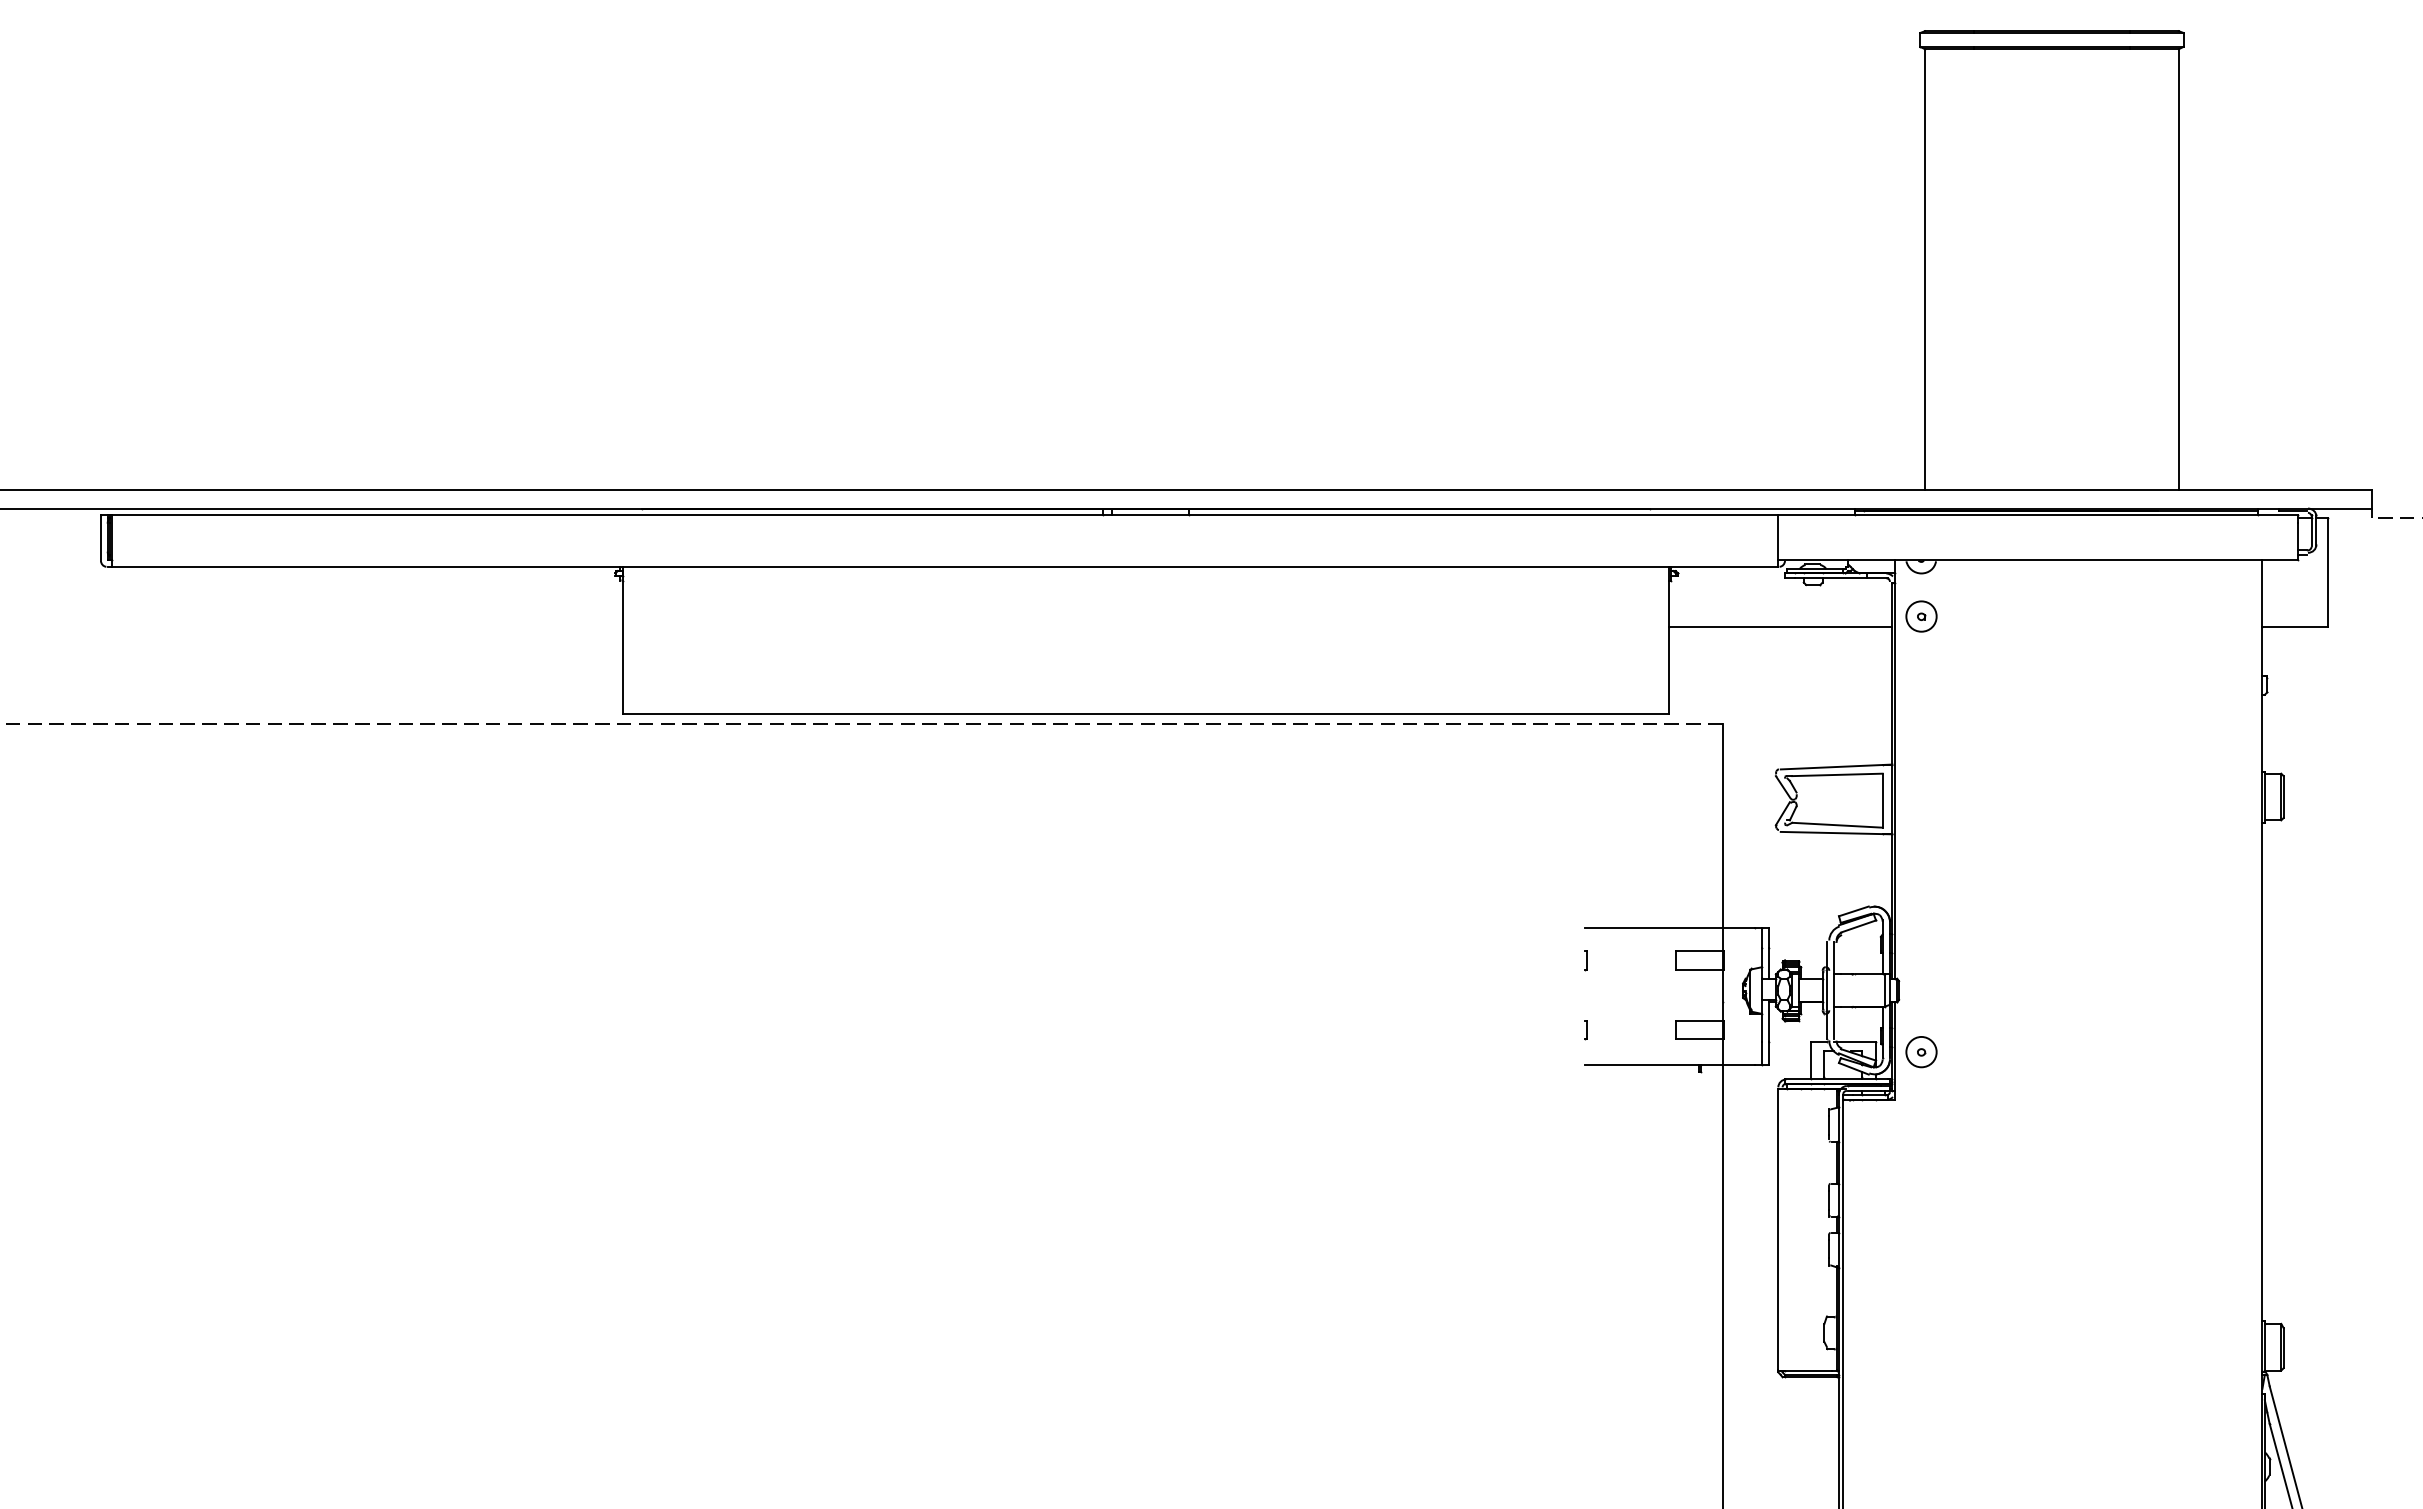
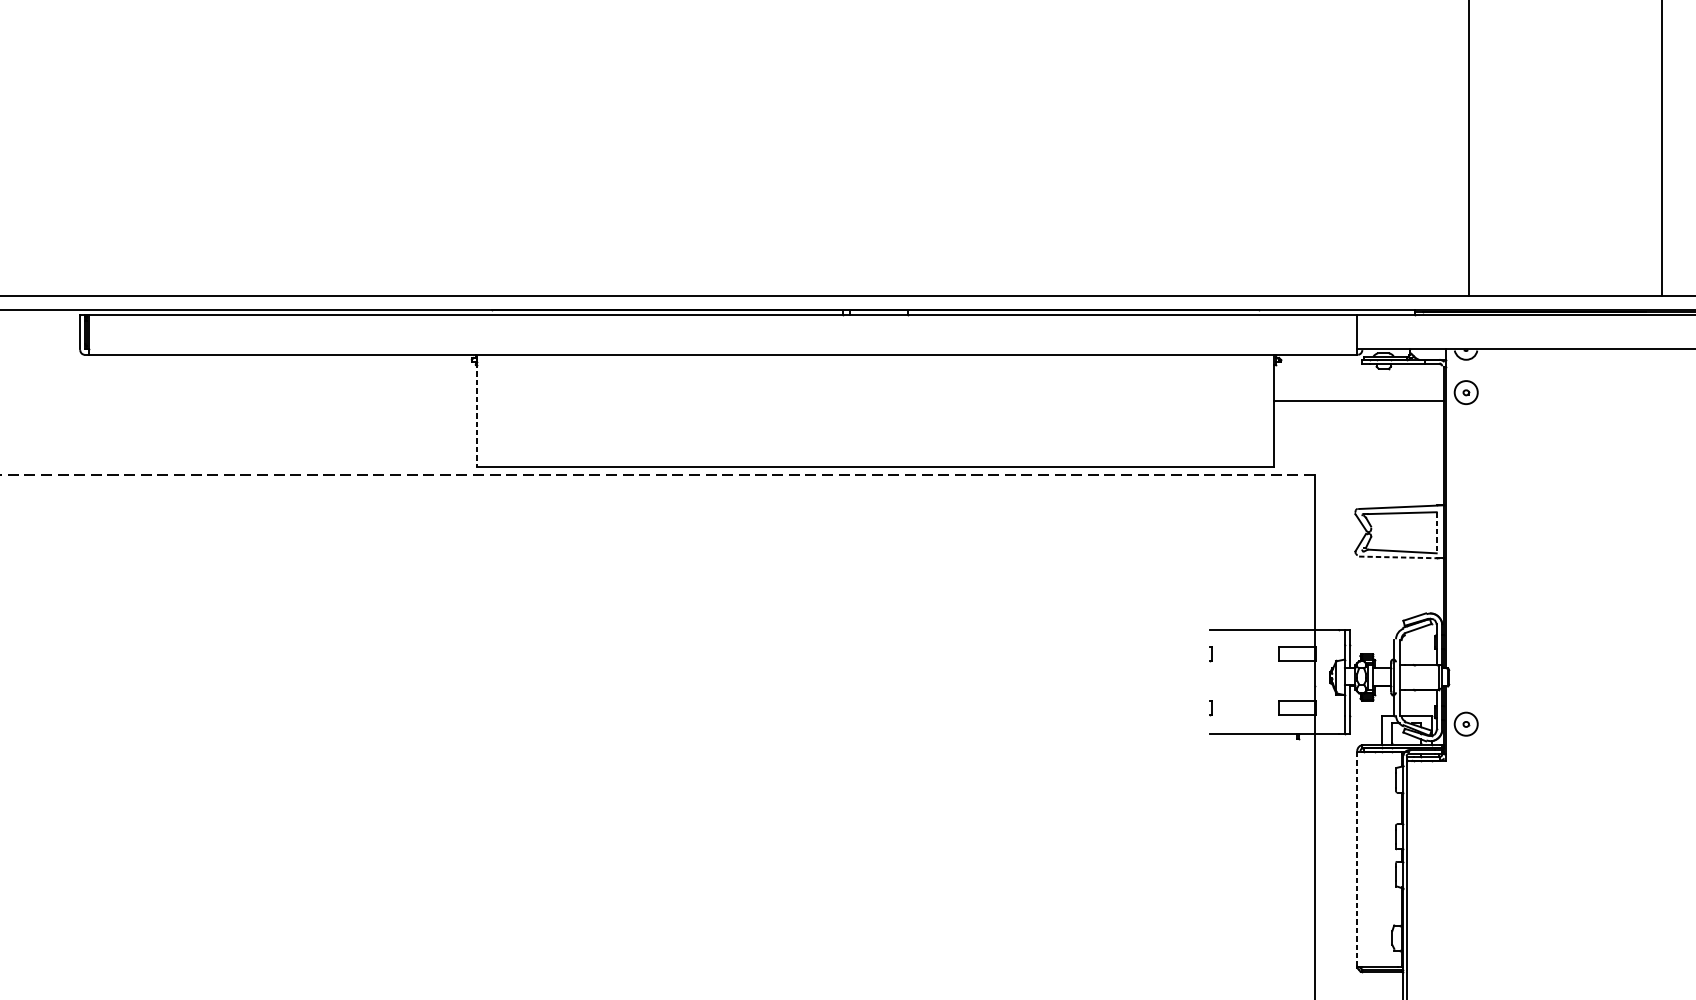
line: (622, 640) -> (477, 410), solid -> dashed
line: (1882, 800) -> (1436, 532), solid -> dashed
line: (1836, 833) -> (1401, 557), solid -> dashed
line: (1778, 1229) -> (1357, 859), solid -> dashed

